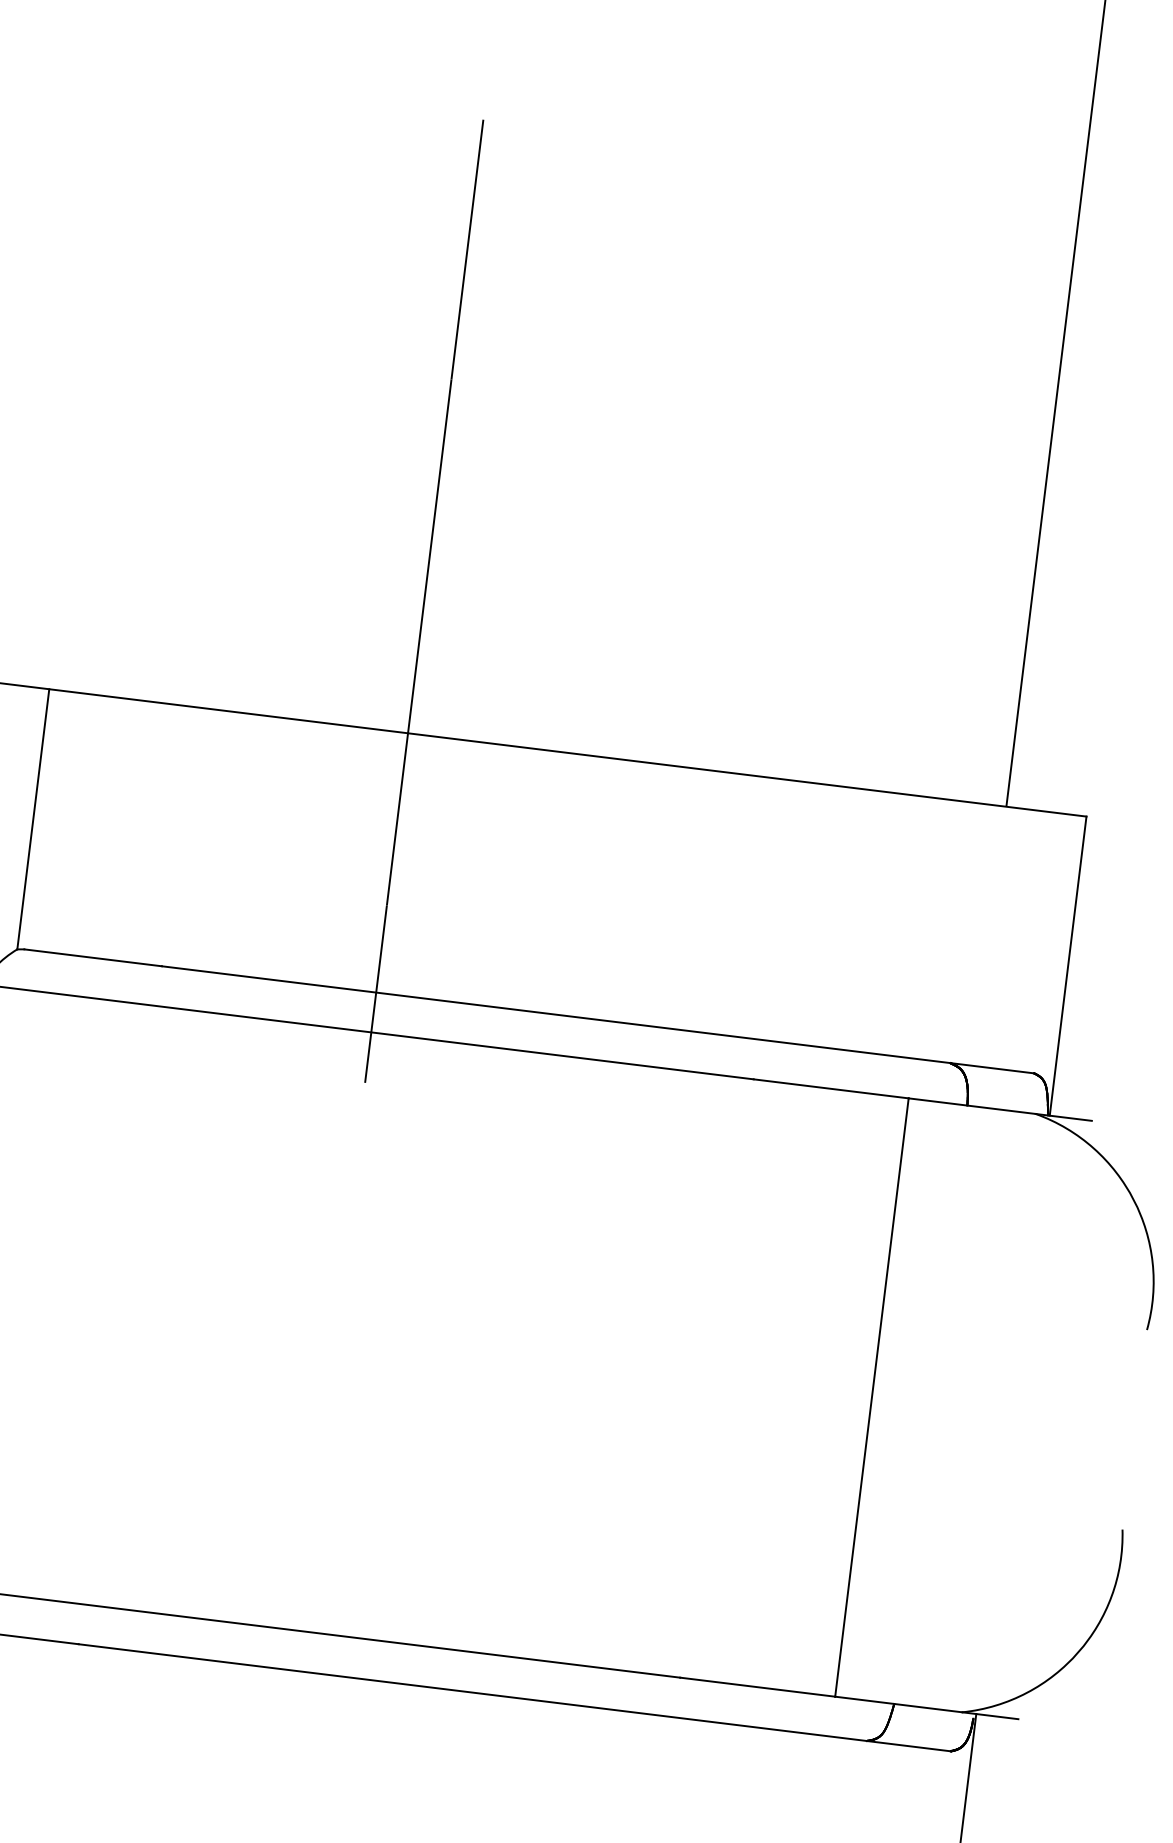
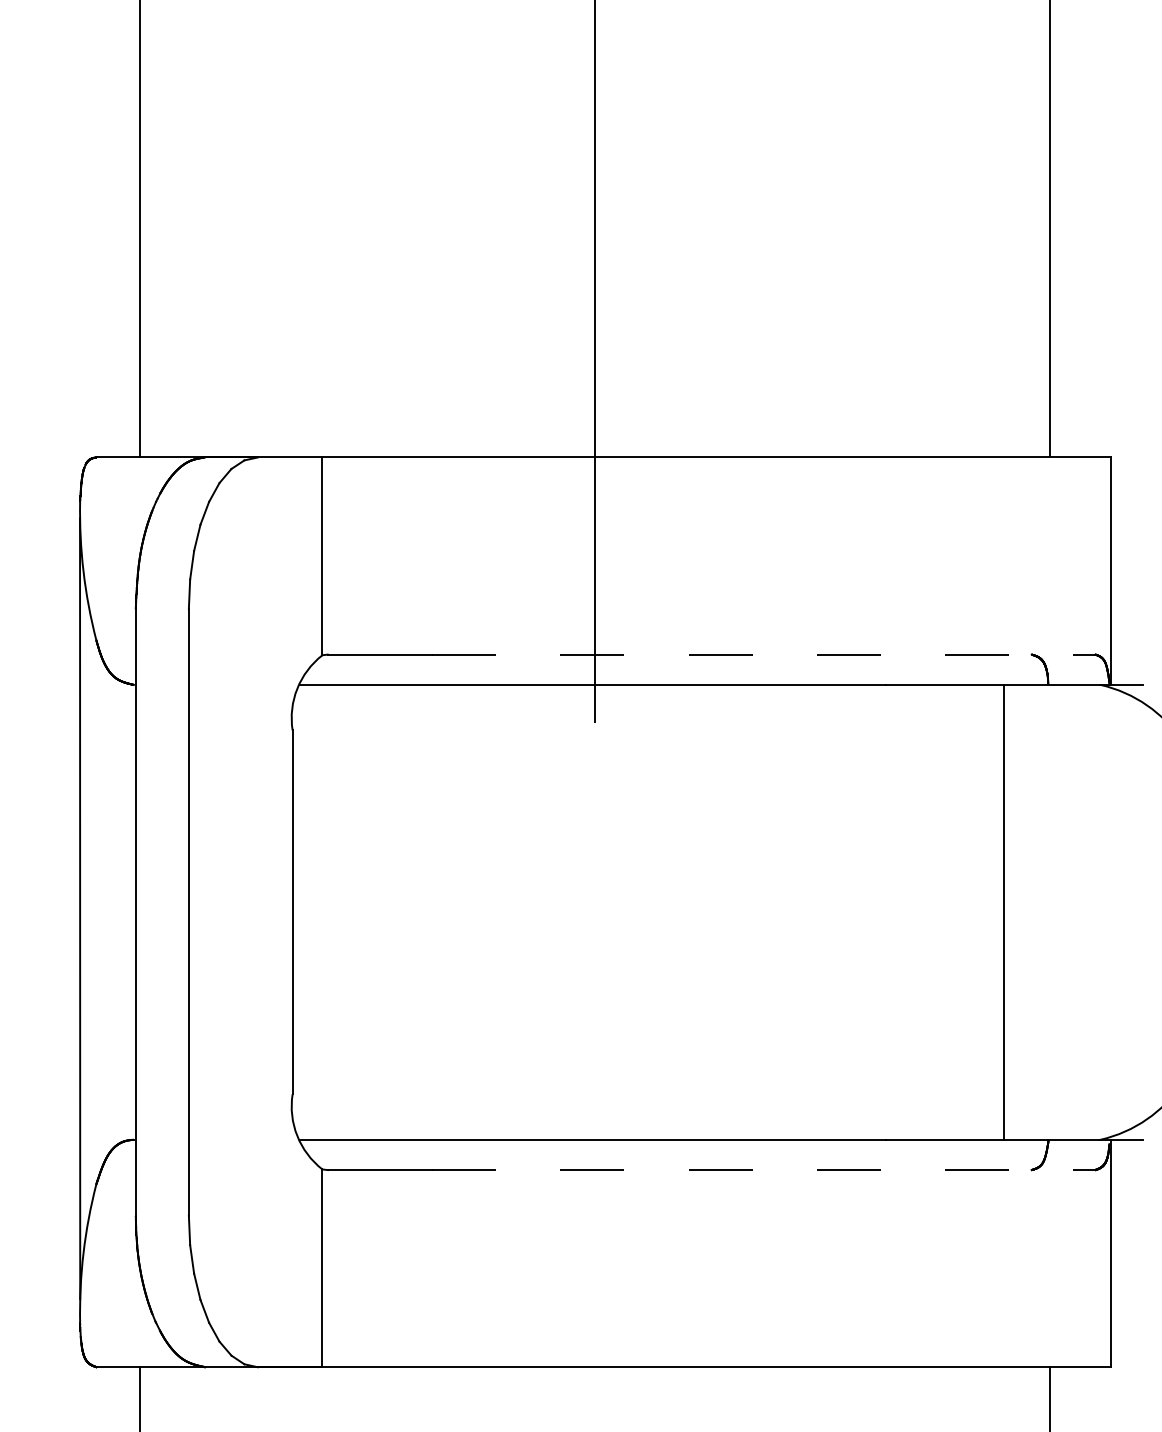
line: (597, 1019) -> (763, 654), solid -> dashed
line: (514, 1698) -> (763, 1170), solid -> dashed

